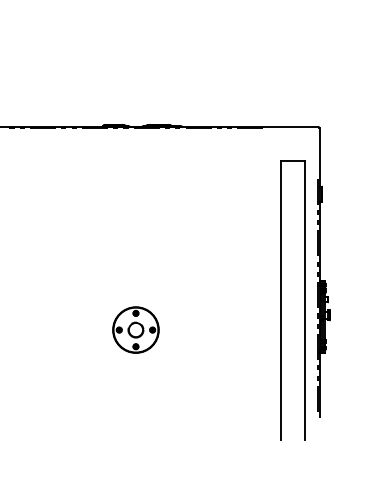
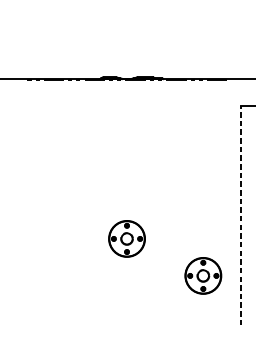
line: (280, 300) -> (240, 215), solid -> dashed
part: (232, 376) -> (202, 275), added

